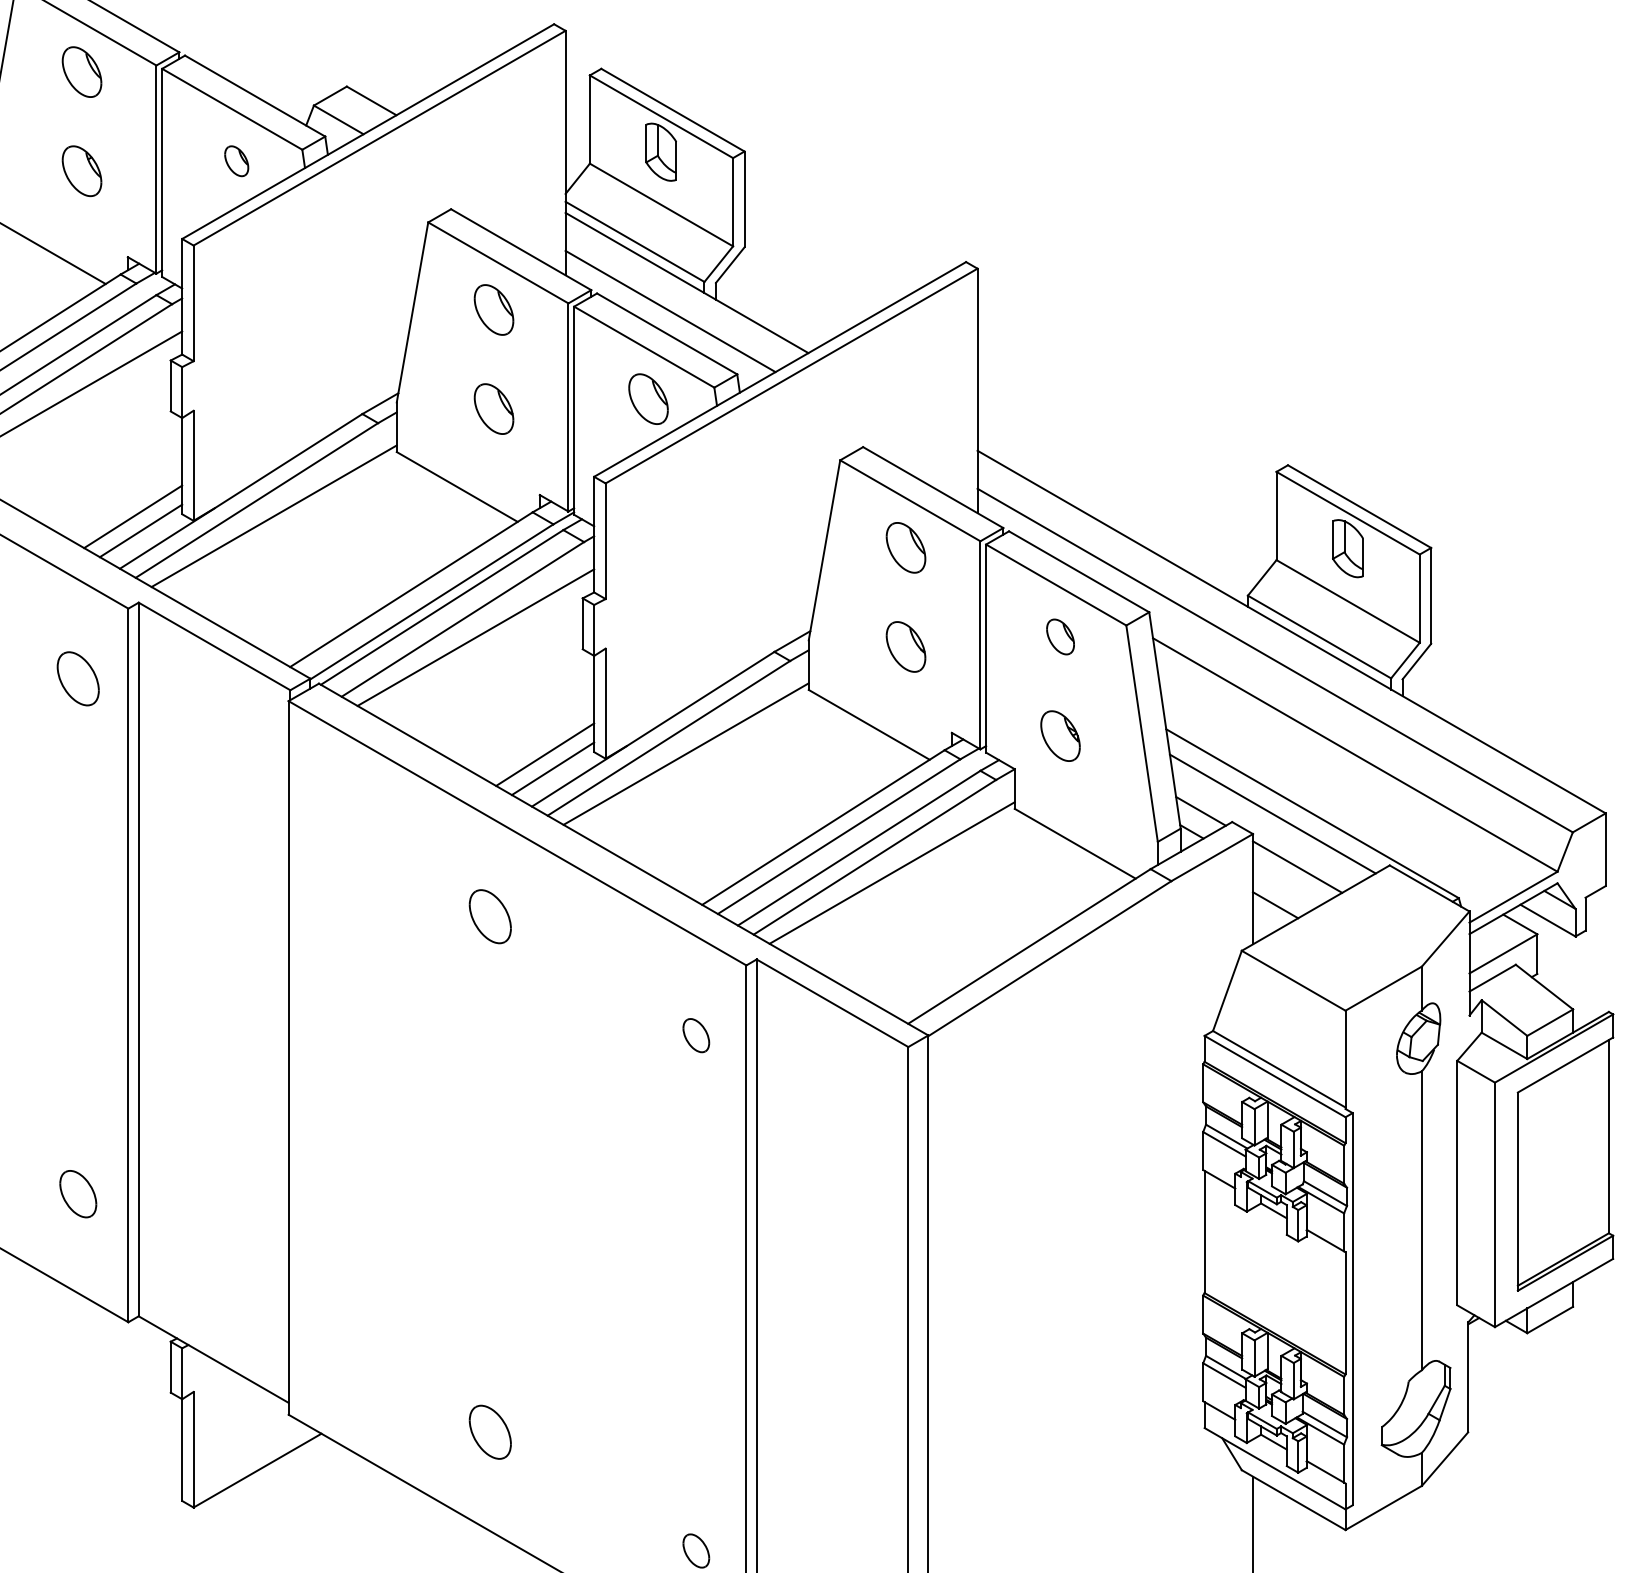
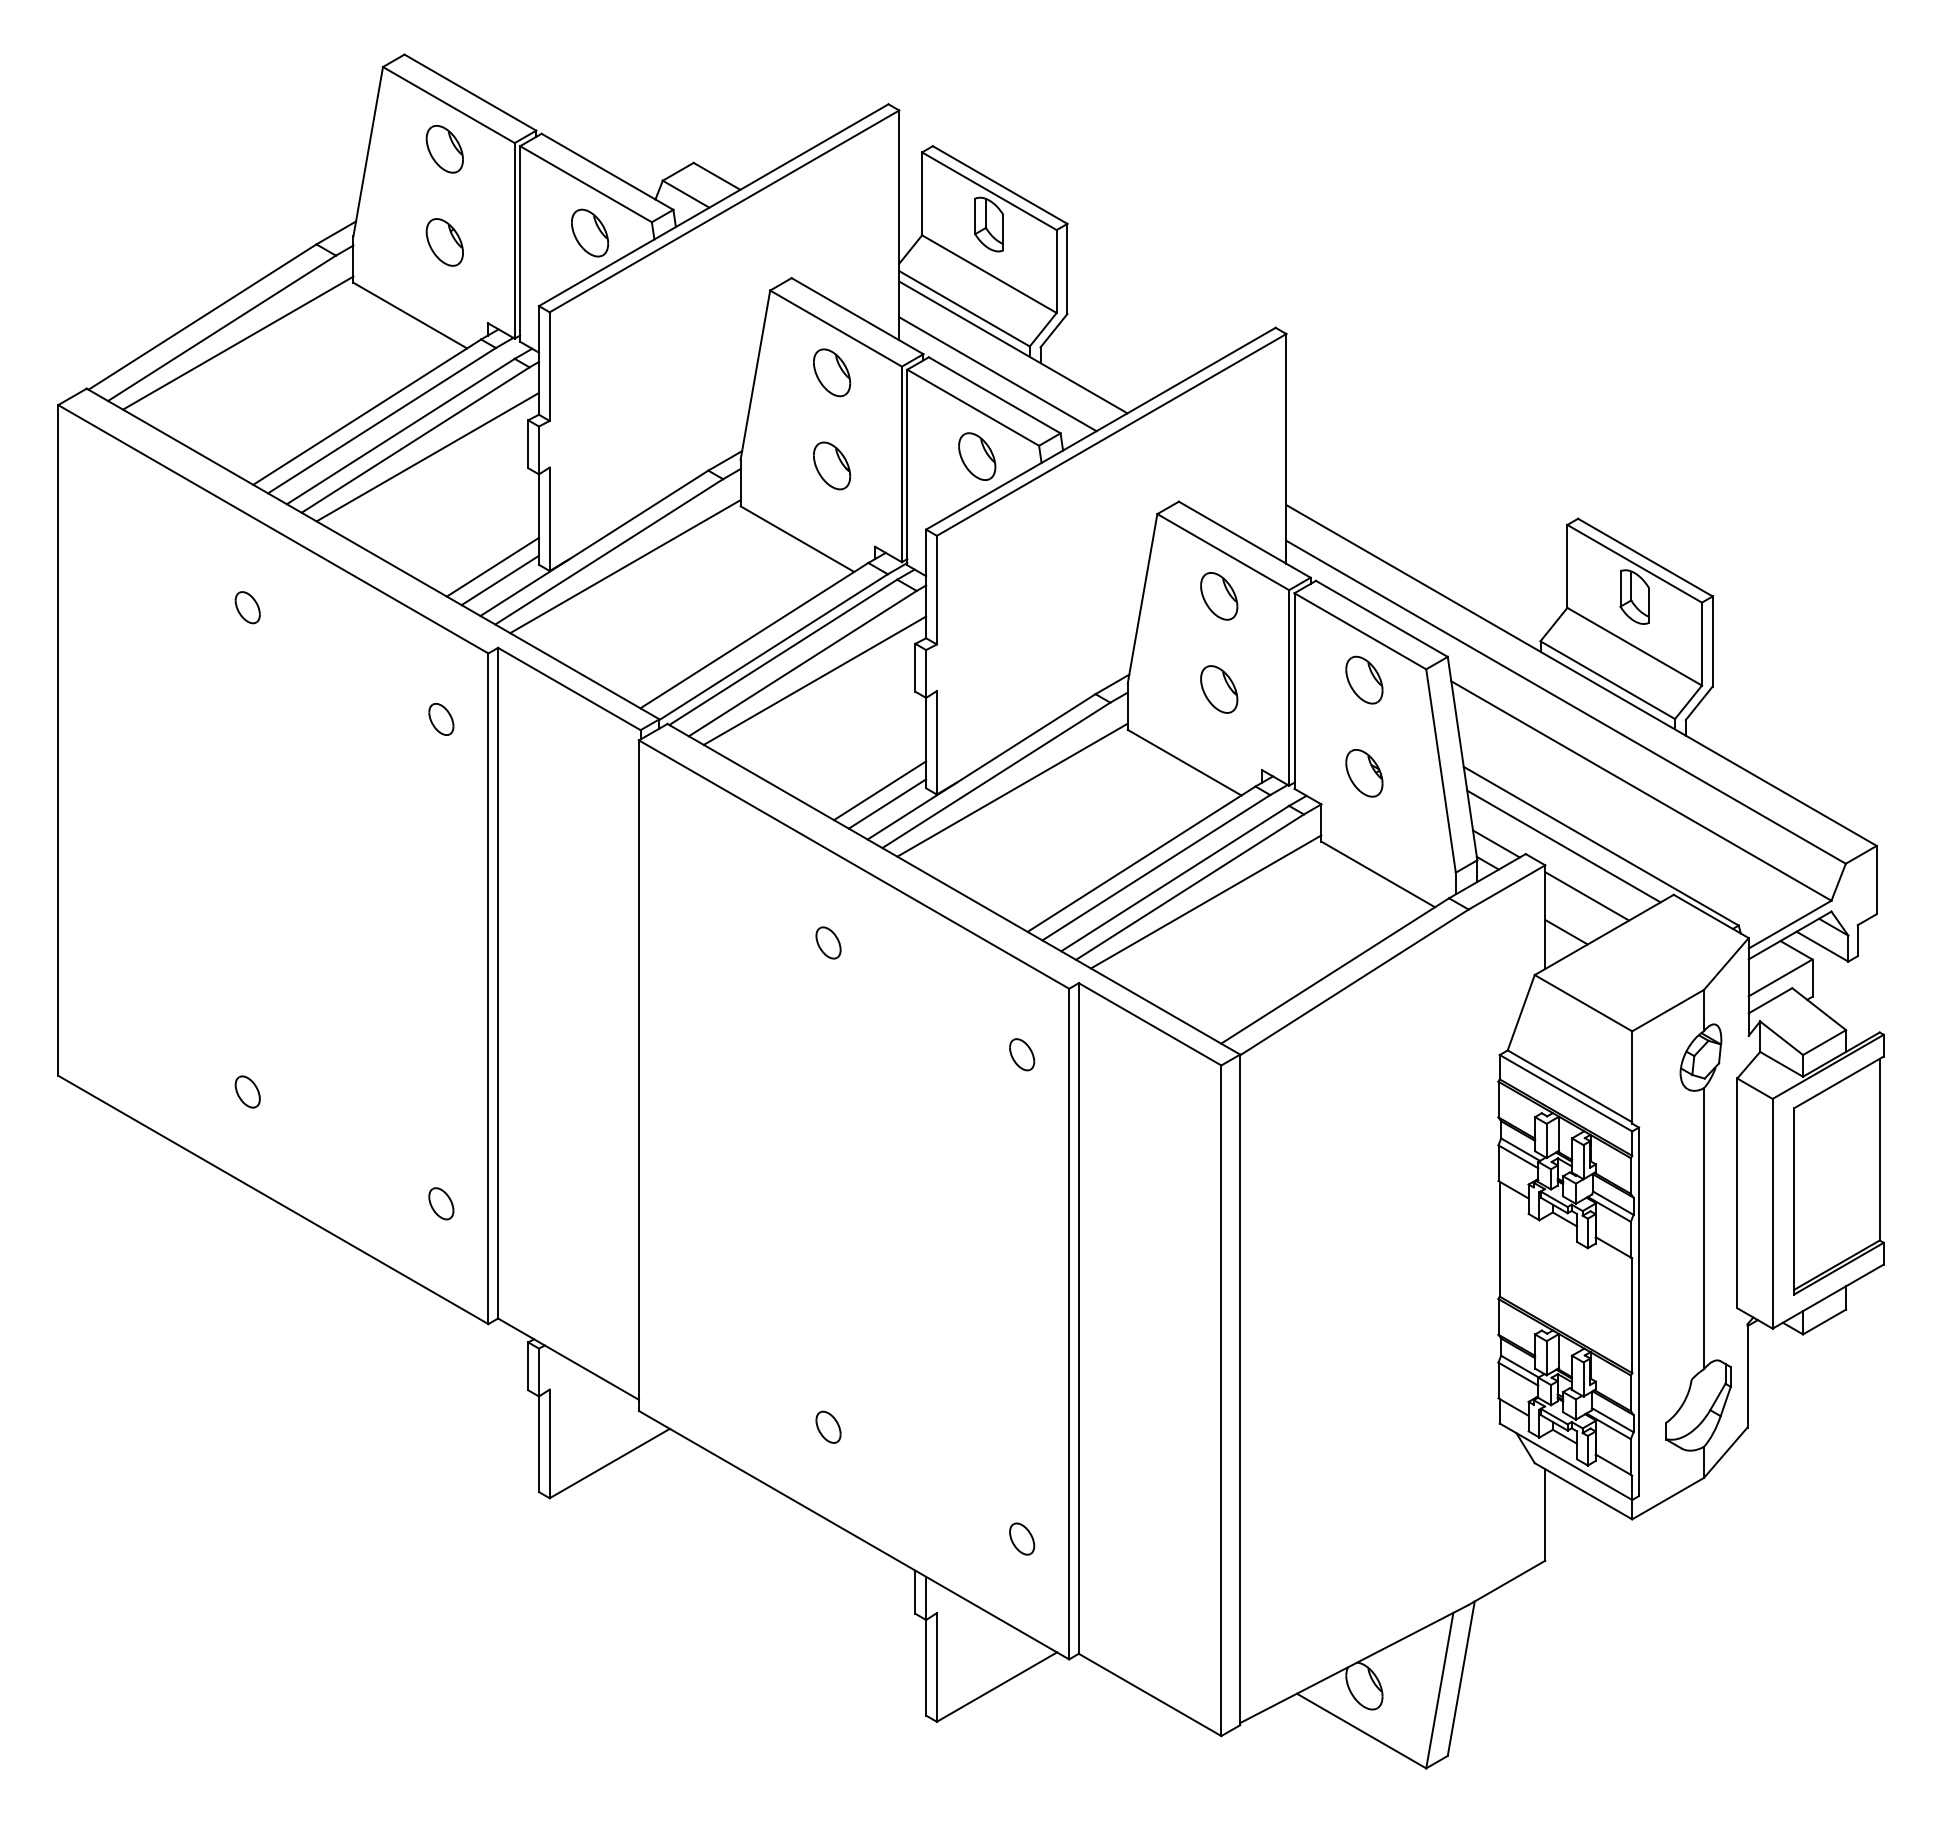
part: (237, 160) -> (590, 232), size x1.67
part: (1060, 636) -> (1364, 679), size x1.43
part: (78, 678) -> (441, 719), size x0.62
part: (490, 916) -> (828, 942), size x0.62
part: (78, 1193) -> (441, 1203), size x0.71
part: (490, 1431) -> (828, 1426), size x0.62

